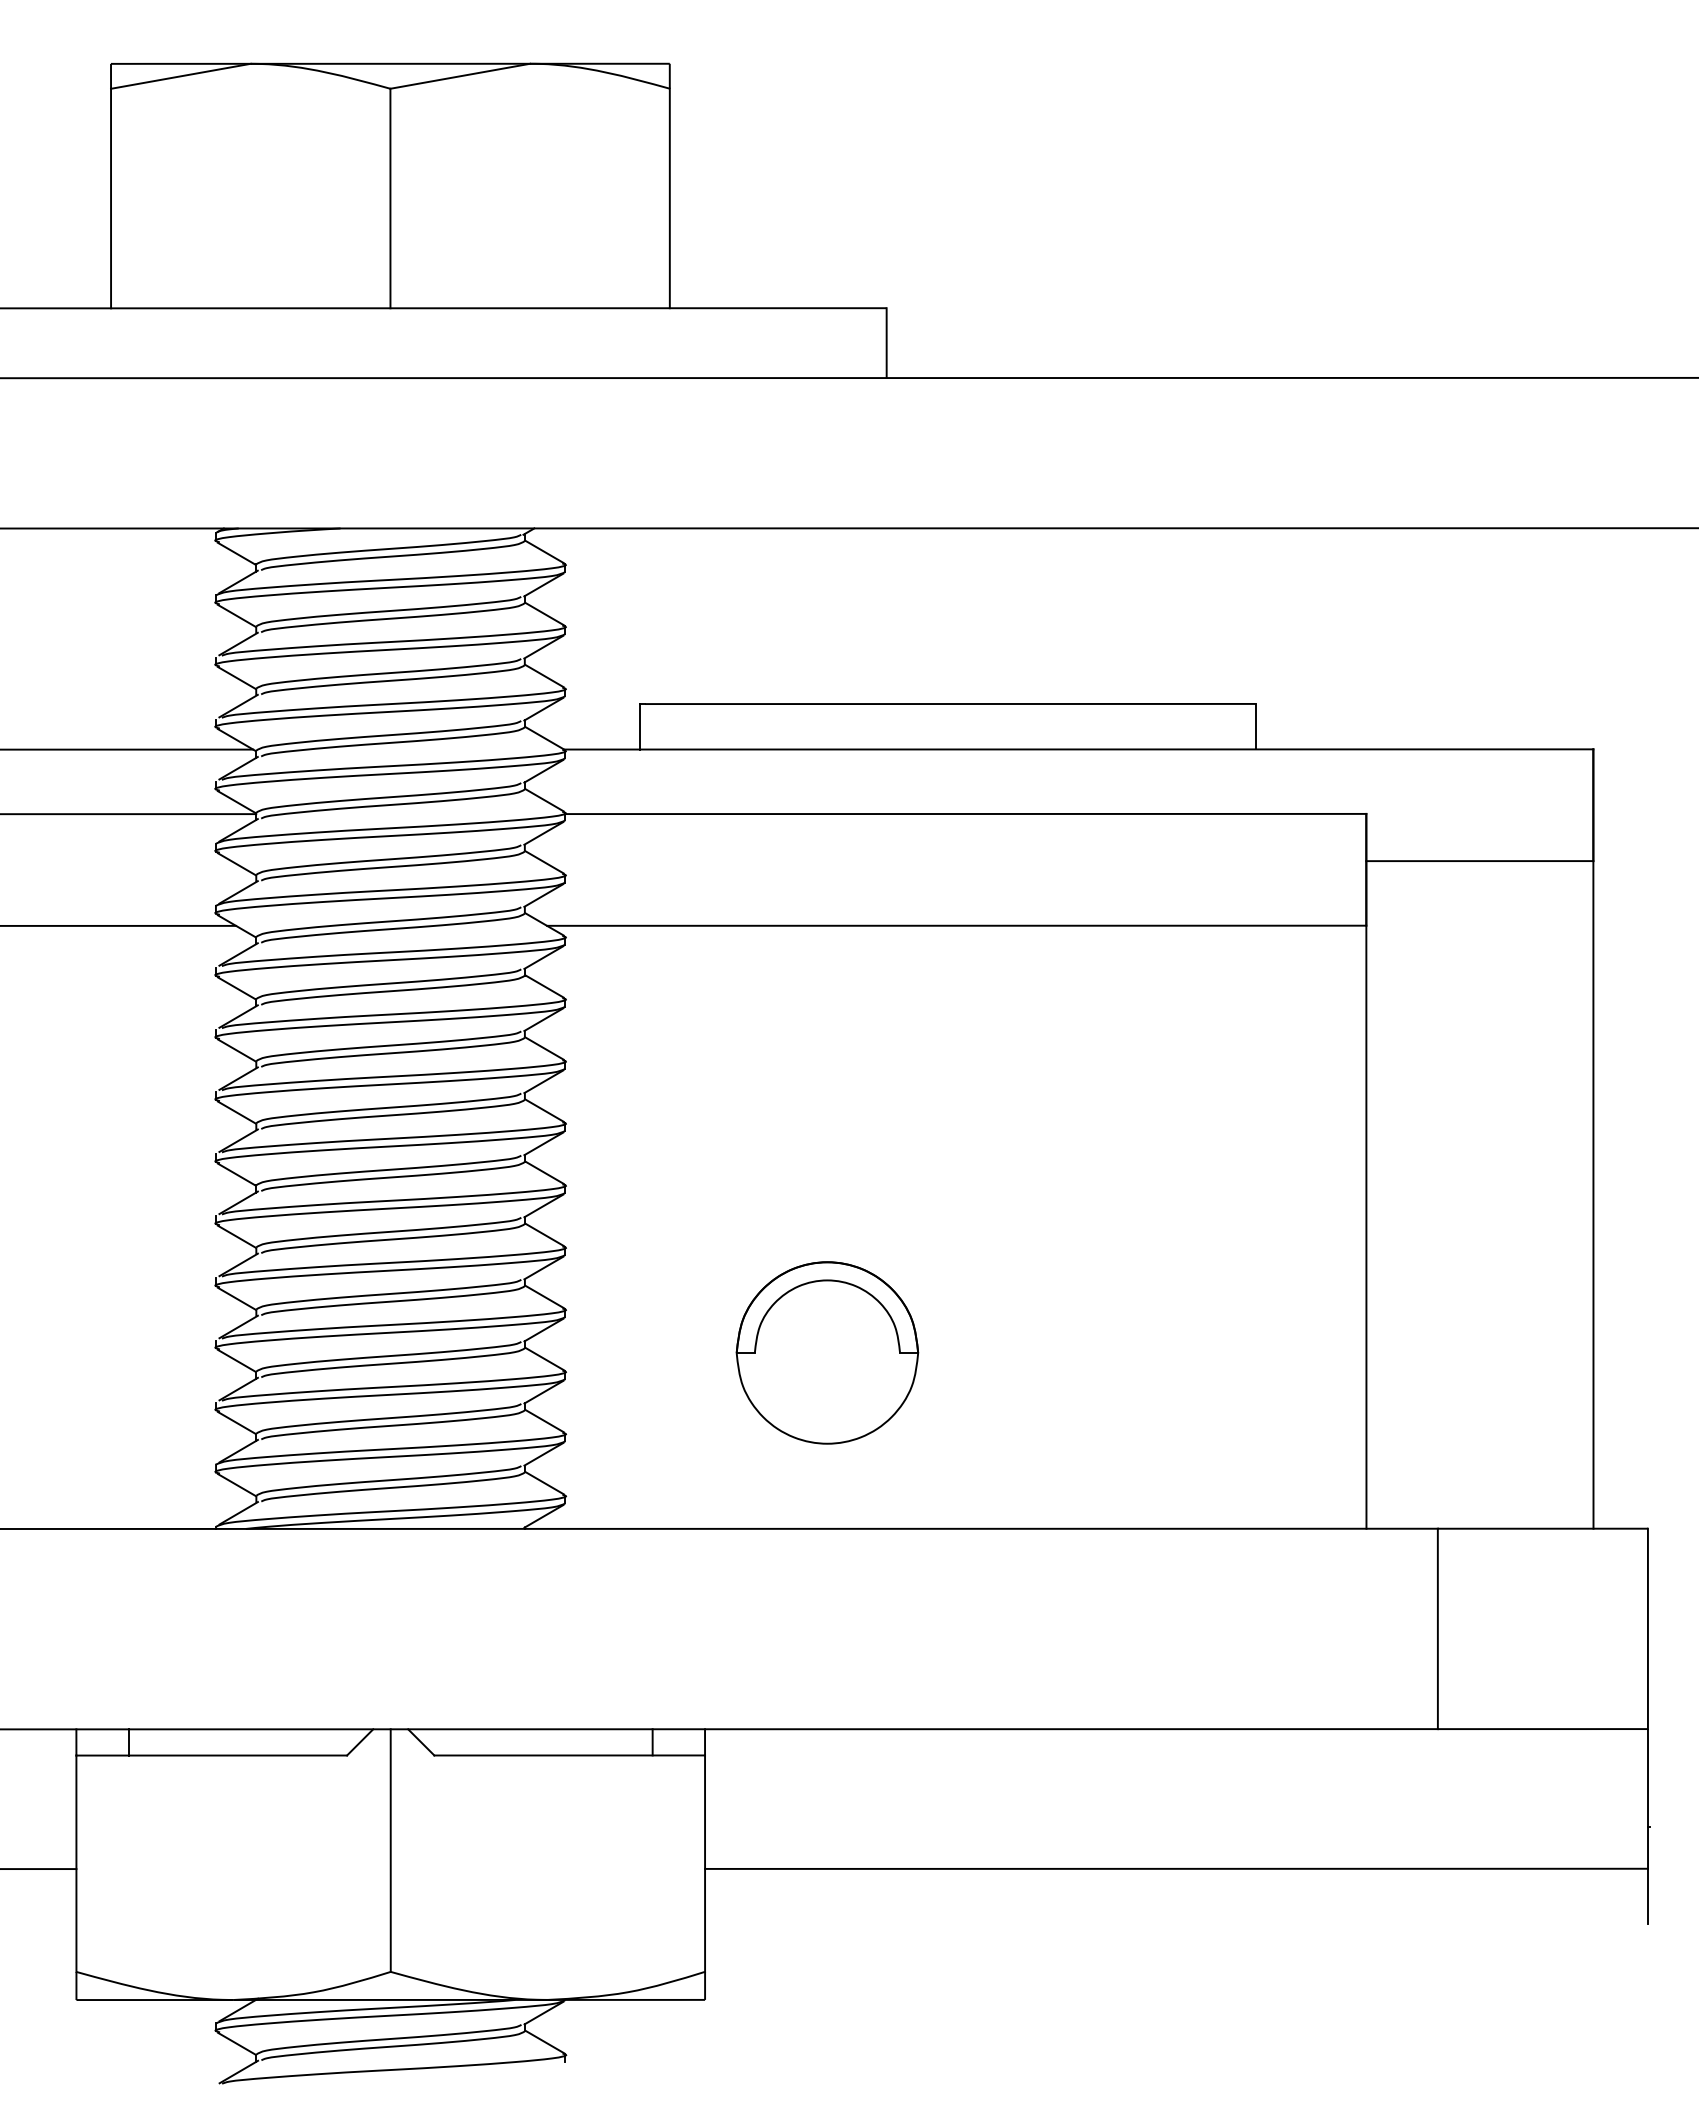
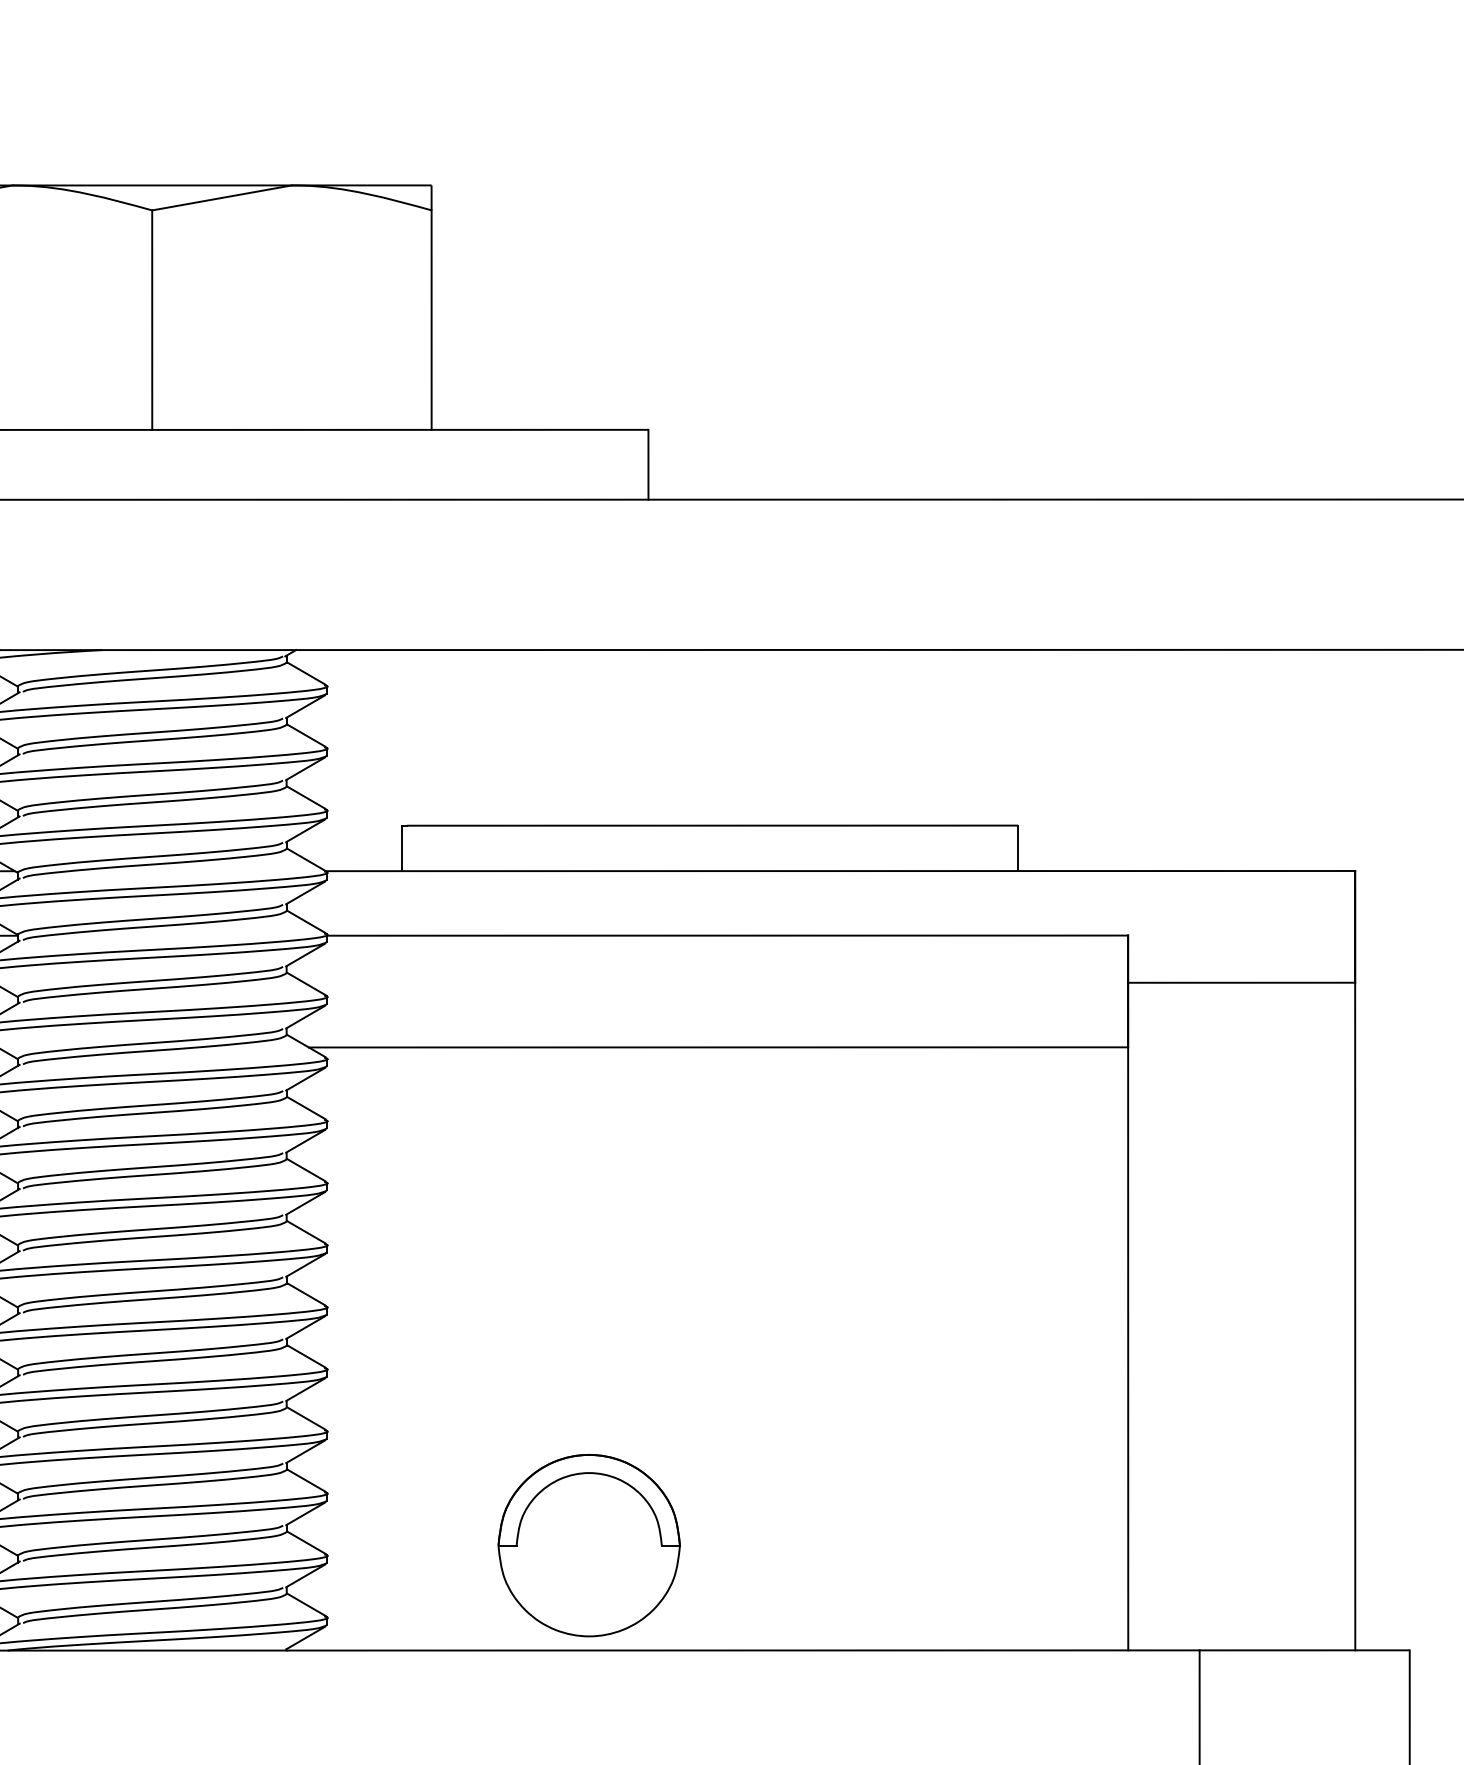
part: (827, 1352) -> (589, 1545), moved

